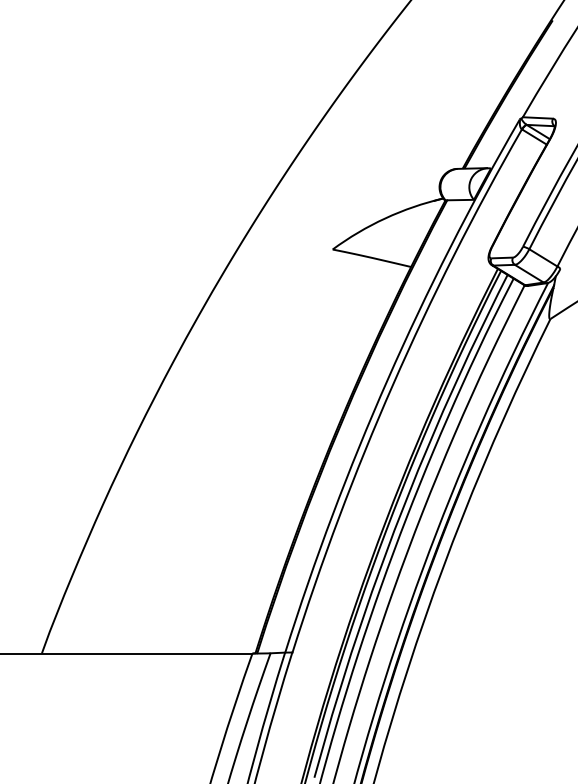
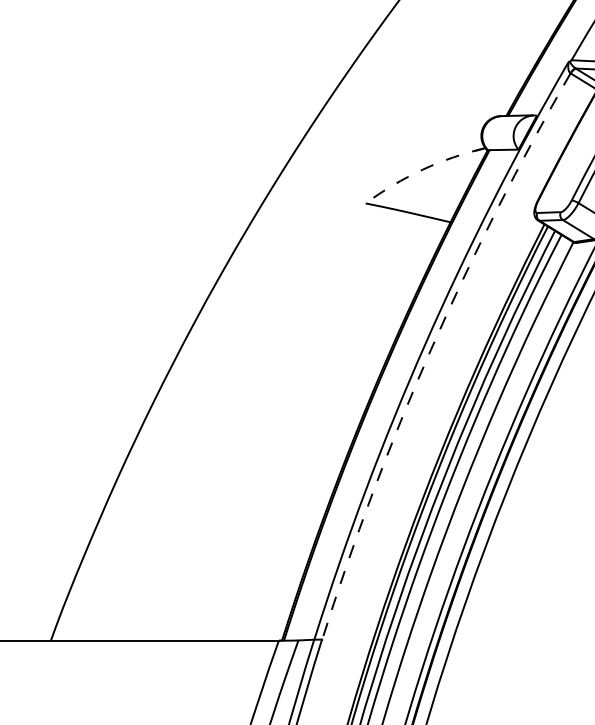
arc: (385, 218) -> (422, 169), solid -> dashed
arc: (393, 384) -> (431, 349), solid -> dashed

